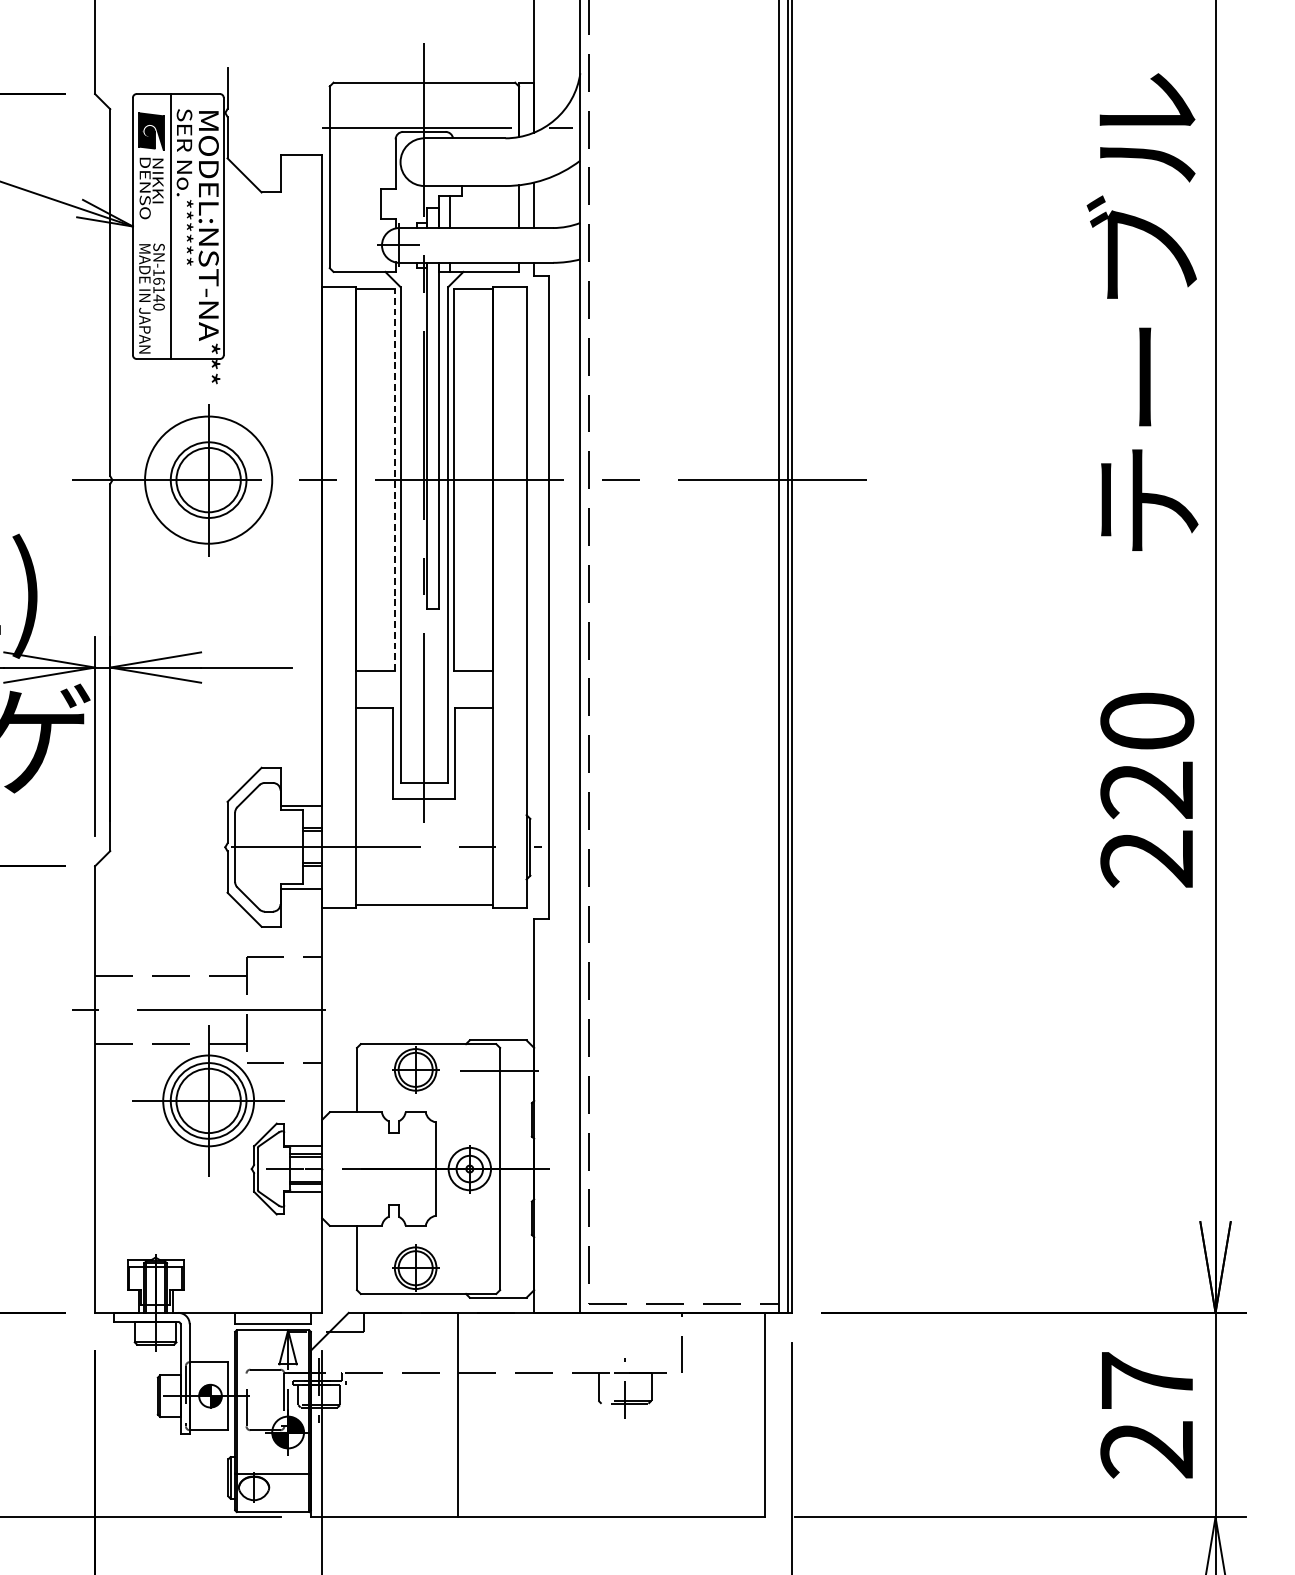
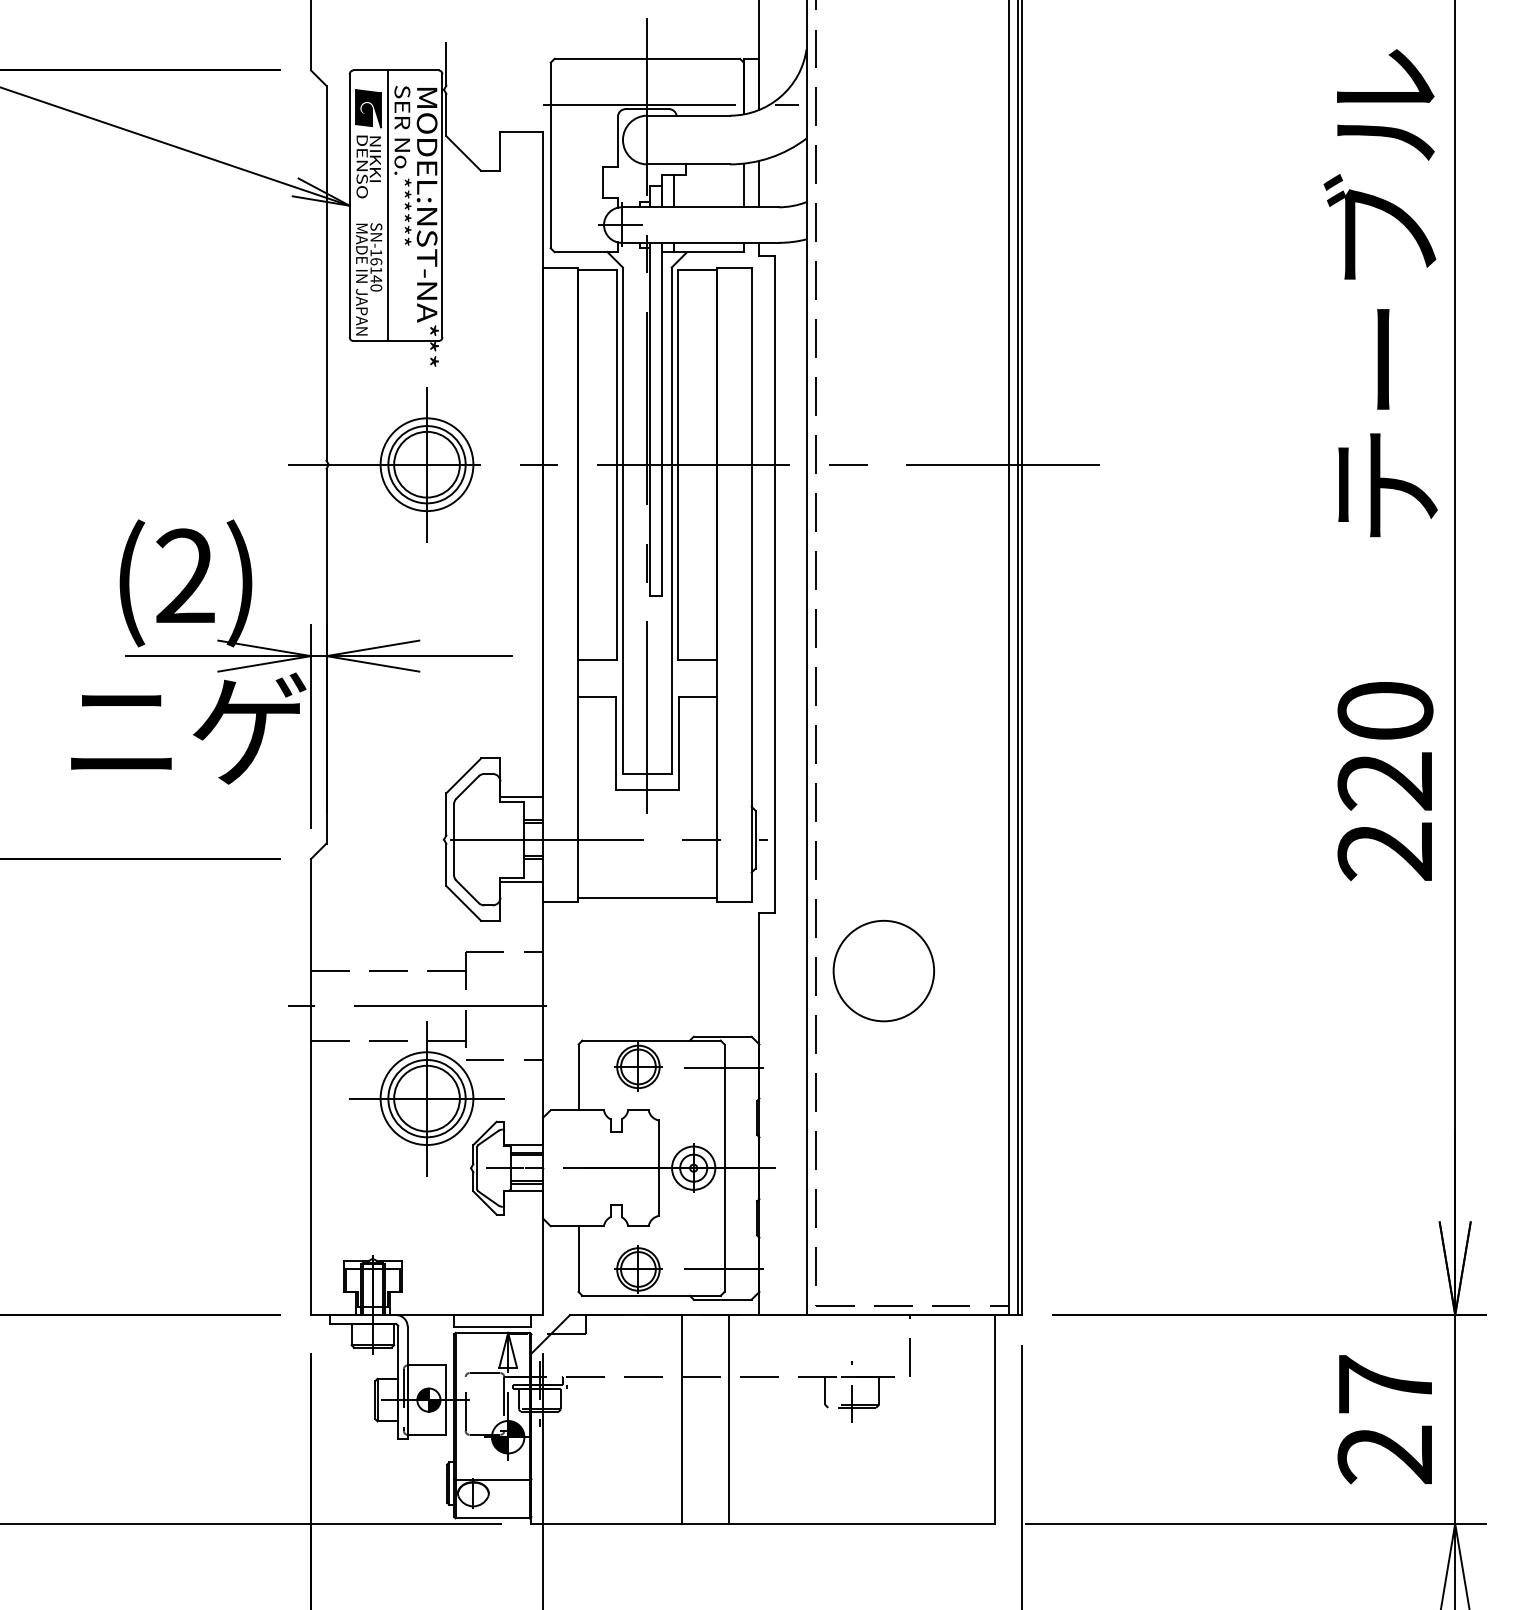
circle: (208, 479) -> (426, 464), size x0.71
line: (394, 479) -> (616, 464), dashed -> solid
circle: (655, 976) -> (883, 971), added
line: (498, 1267) -> (723, 1268), added
line: (503, 1415) -> (728, 1419), added

